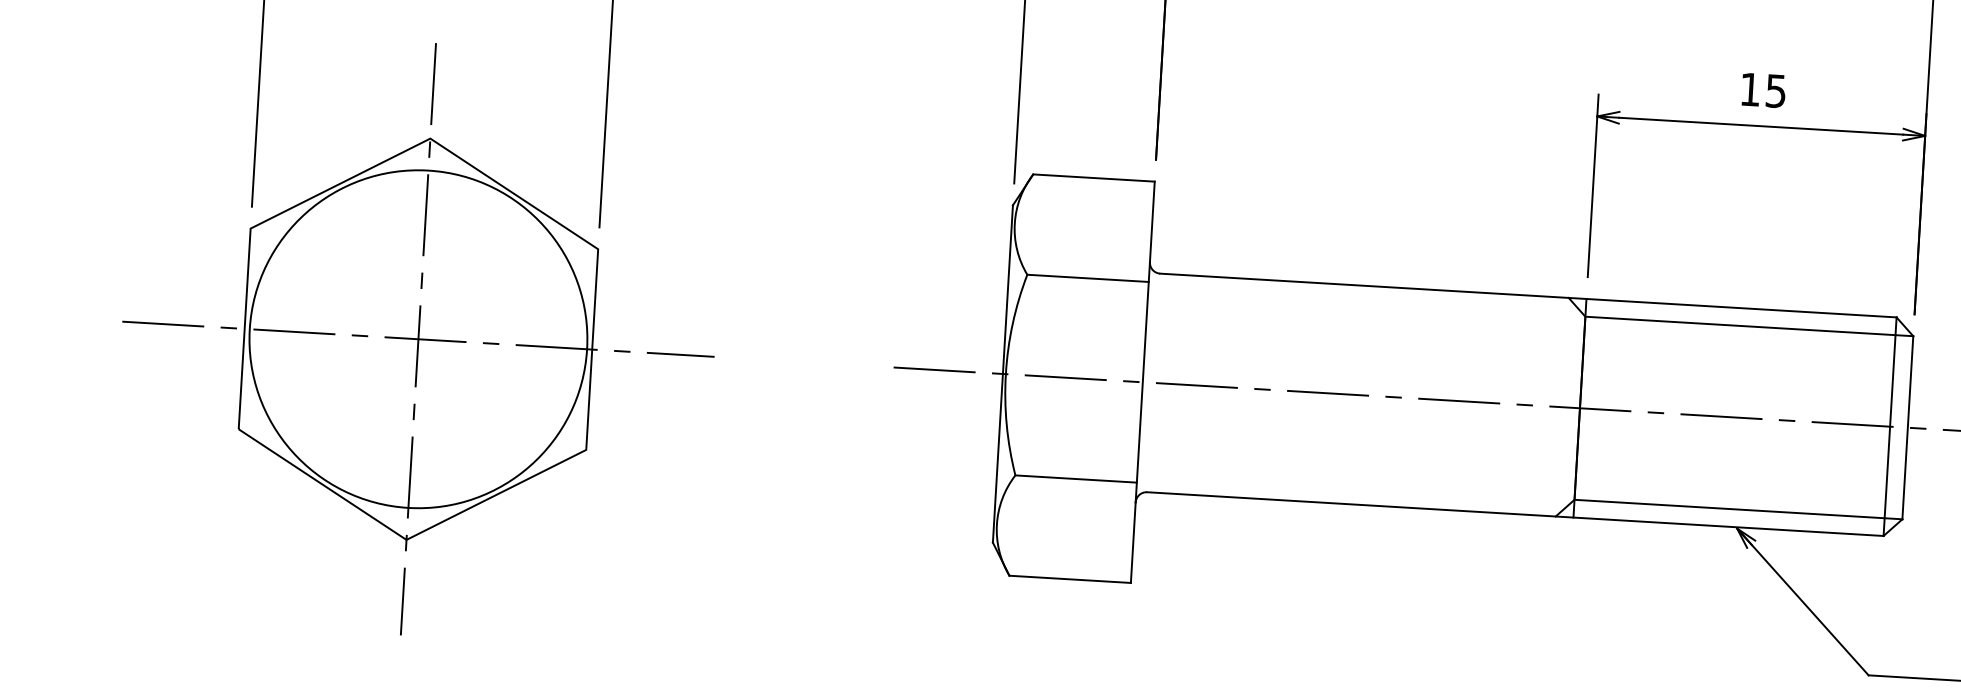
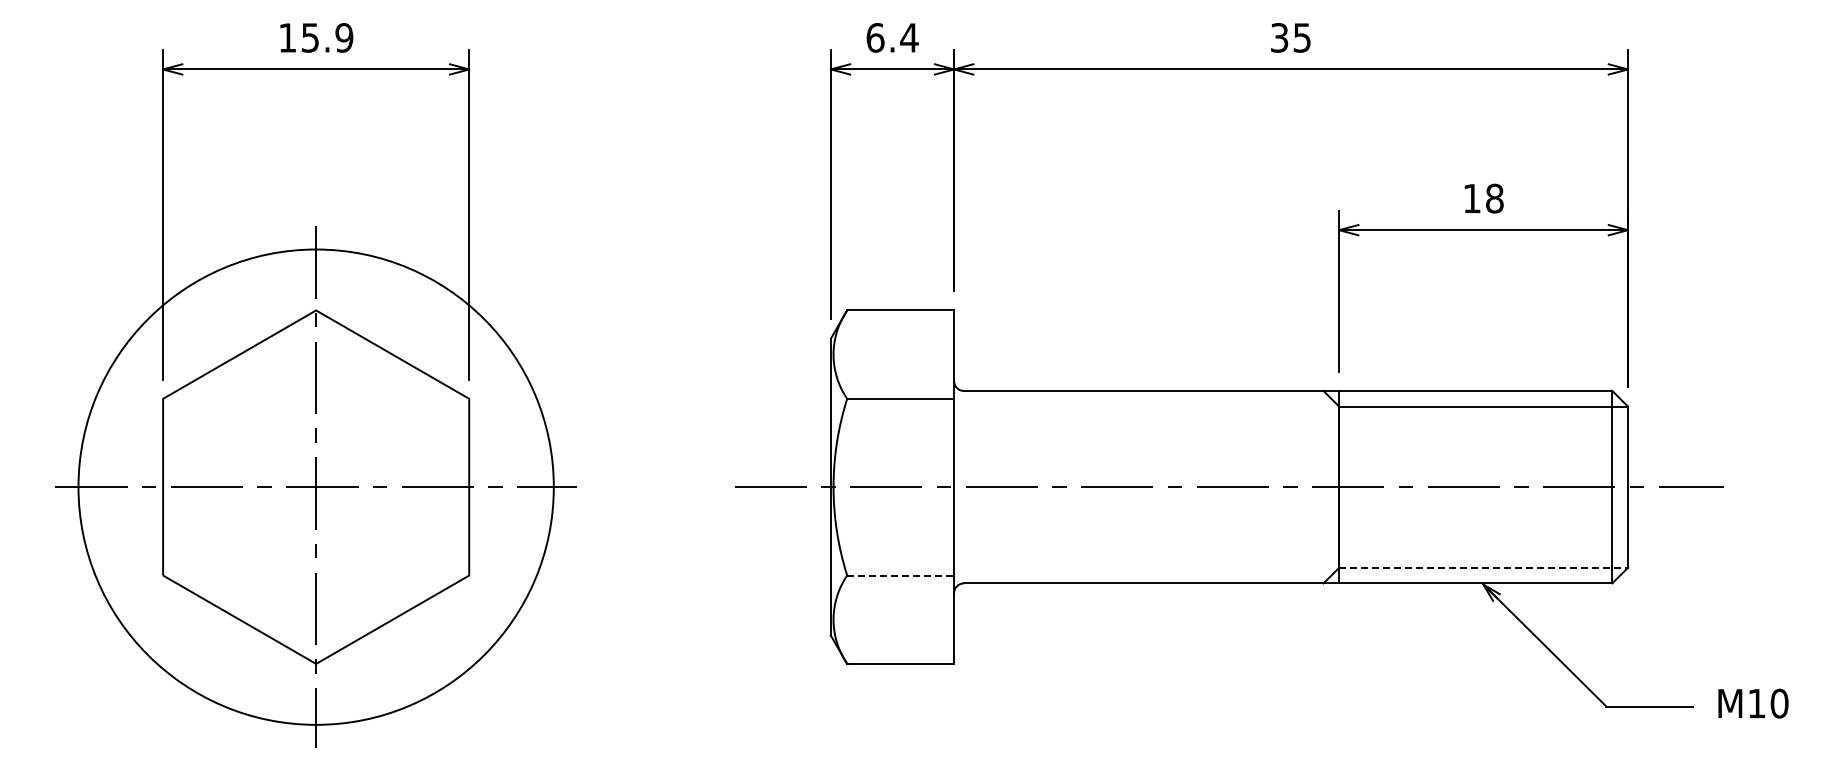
text: (1775, 90) -> (1494, 198), 15 -> 18
circle: (417, 338) -> (315, 486), size x1.6
line: (1077, 479) -> (901, 575), solid -> dashed
line: (1739, 509) -> (1484, 567), solid -> dashed

